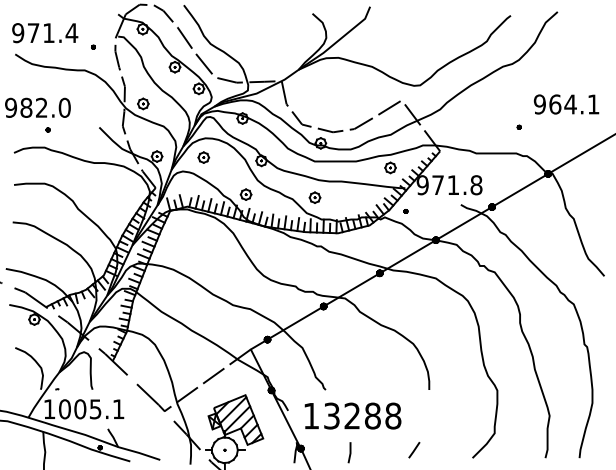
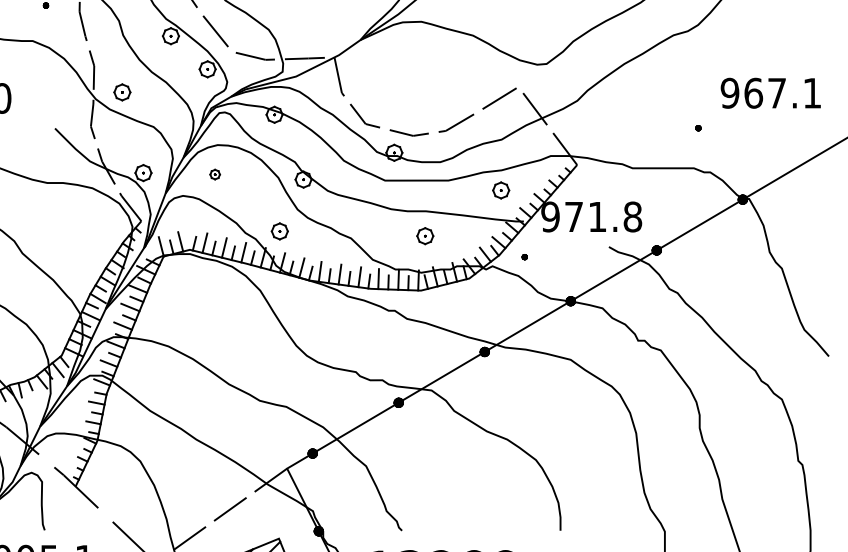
text: (570, 104) -> (776, 93), 964.1 -> 967.1
part: (203, 157) -> (214, 174), size x0.6
part: (314, 197) -> (424, 235), moved

